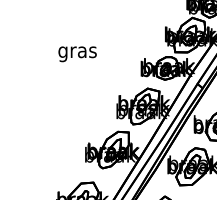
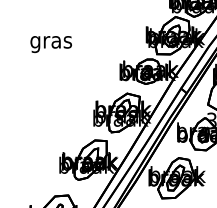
text: (77, 54) -> (51, 44), moved

